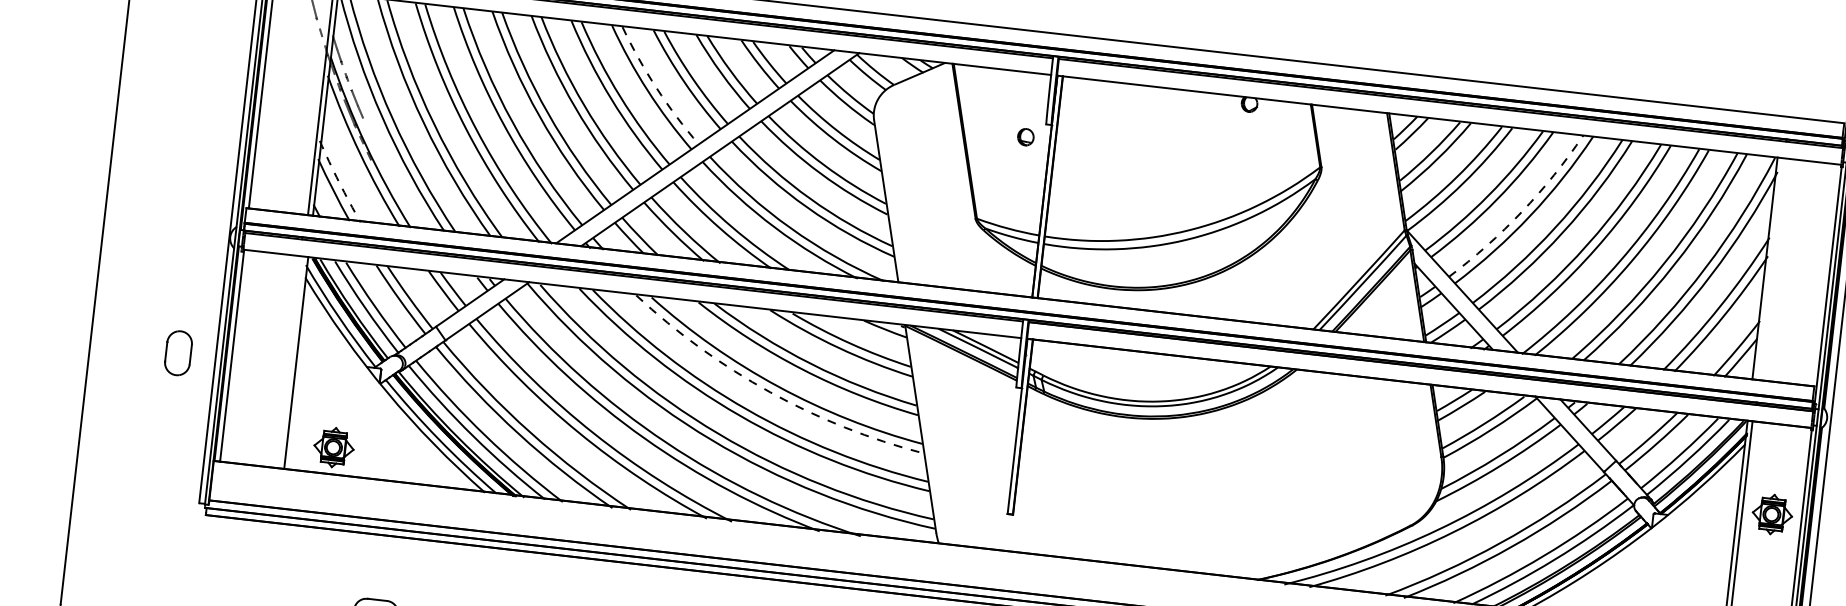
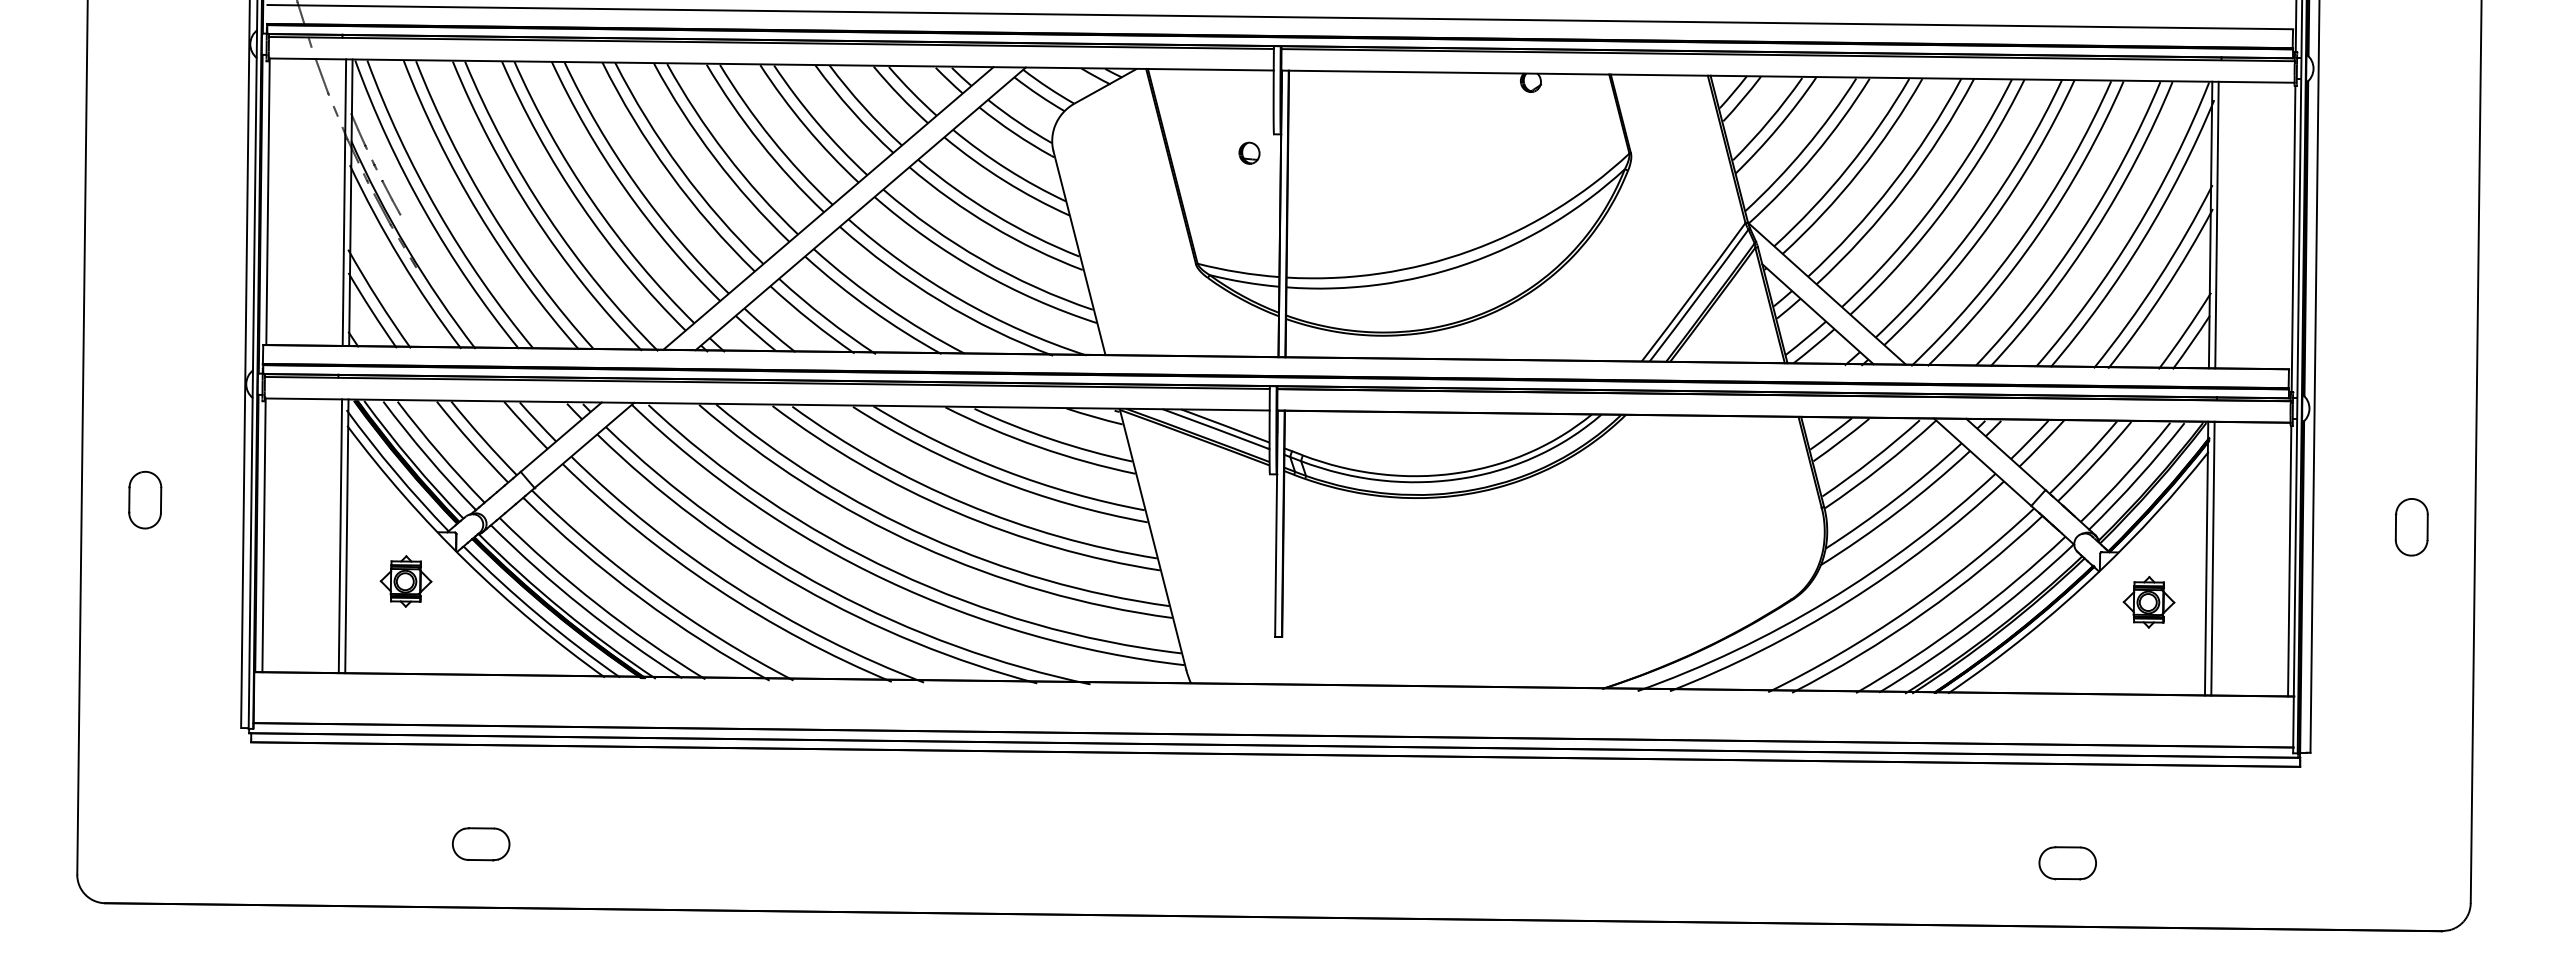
arc: (656, 88) -> (771, 138), dashed -> solid
arc: (339, 181) -> (378, 299), dashed -> solid
arc: (1521, 212) -> (1892, 184), dashed -> solid
line: (1769, 268) -> (2216, 224), added
part: (178, 353) -> (145, 500), moved
line: (291, 362) -> (340, 536), added
arc: (770, 392) -> (956, 512), dashed -> solid
part: (333, 447) -> (405, 581), moved
part: (1771, 514) -> (2148, 602), moved

